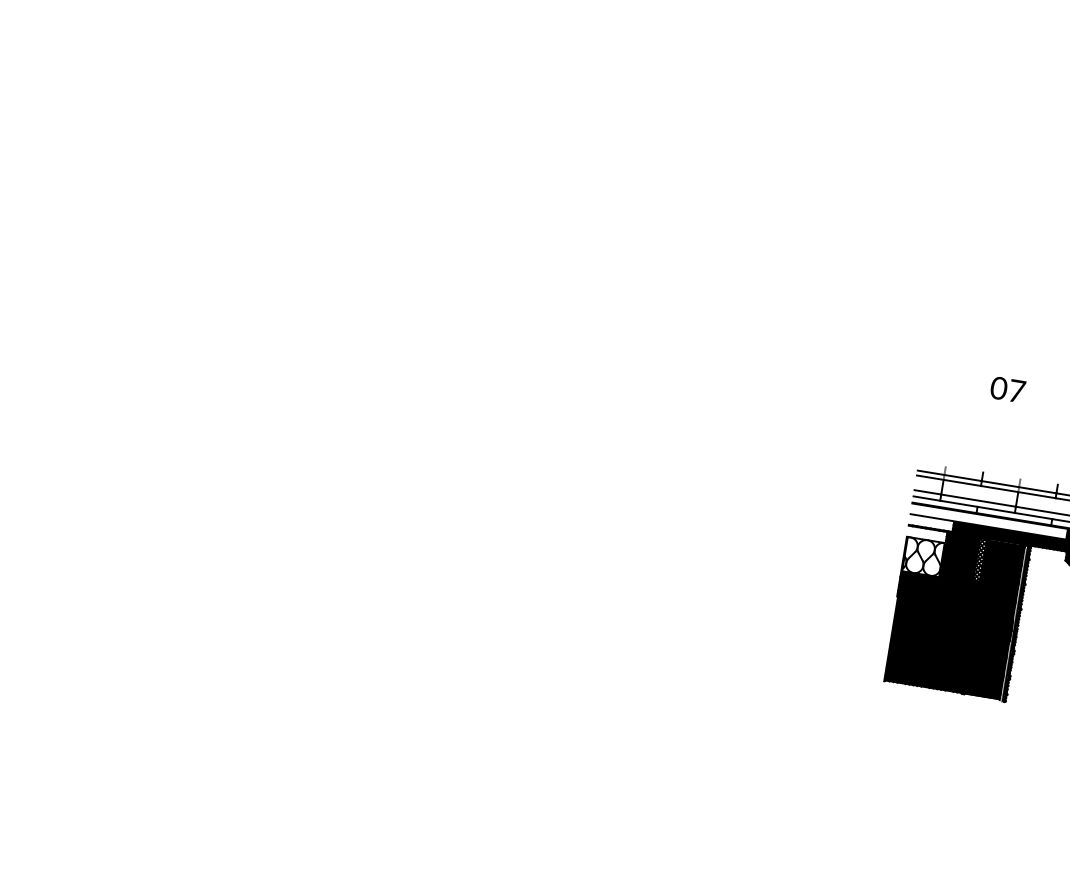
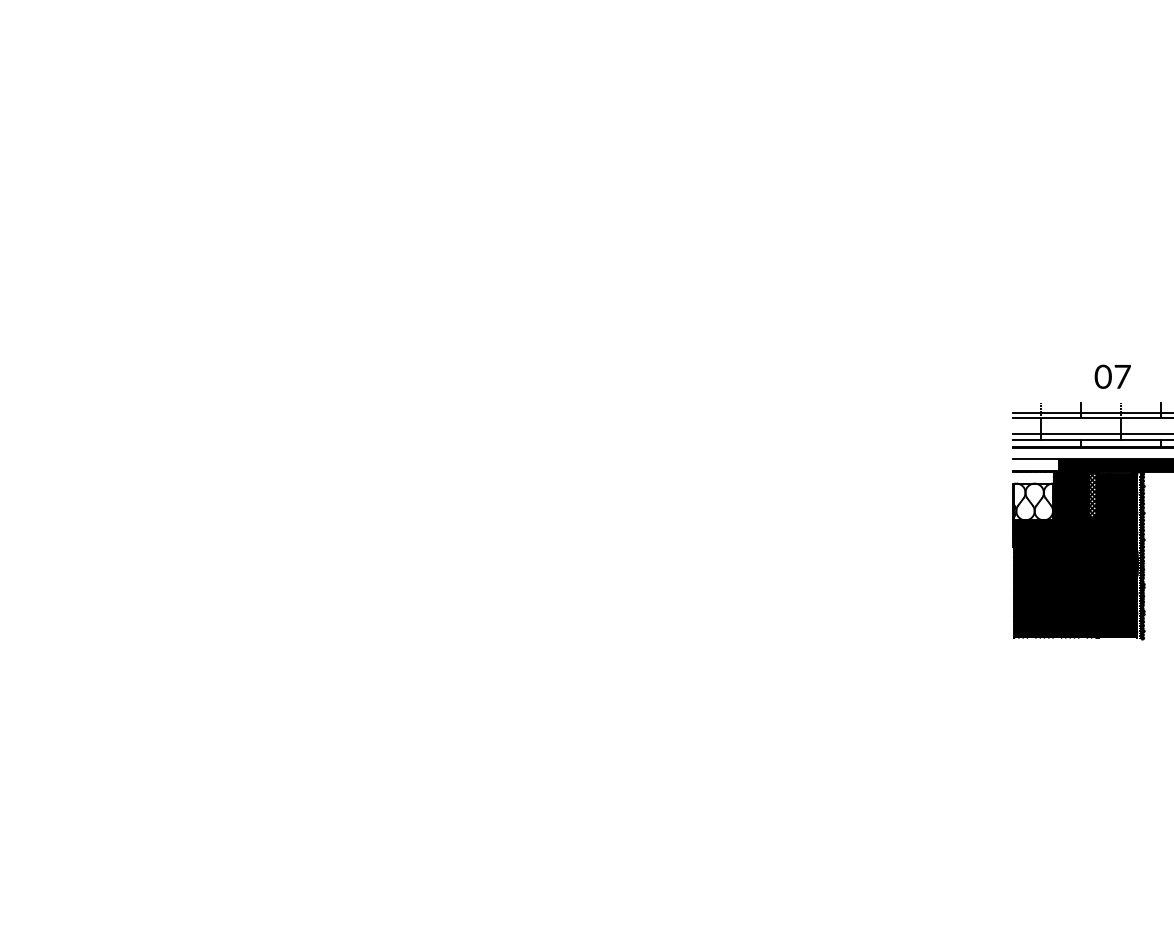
text: (1007, 389) -> (1112, 376), moved

